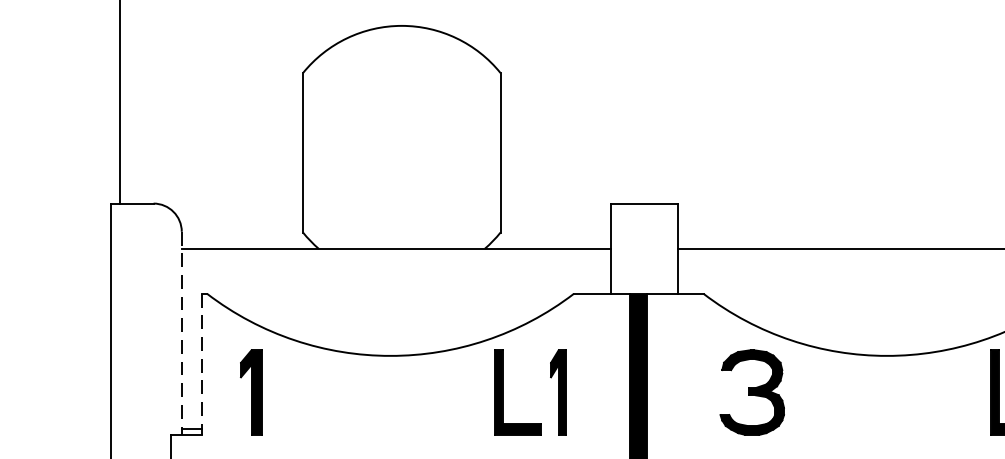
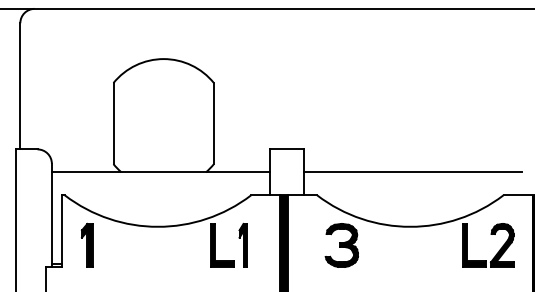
line: (181, 333) -> (51, 215), dashed -> solid
line: (200, 365) -> (61, 231), dashed -> solid

